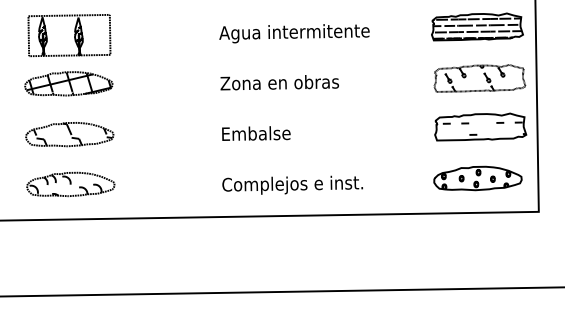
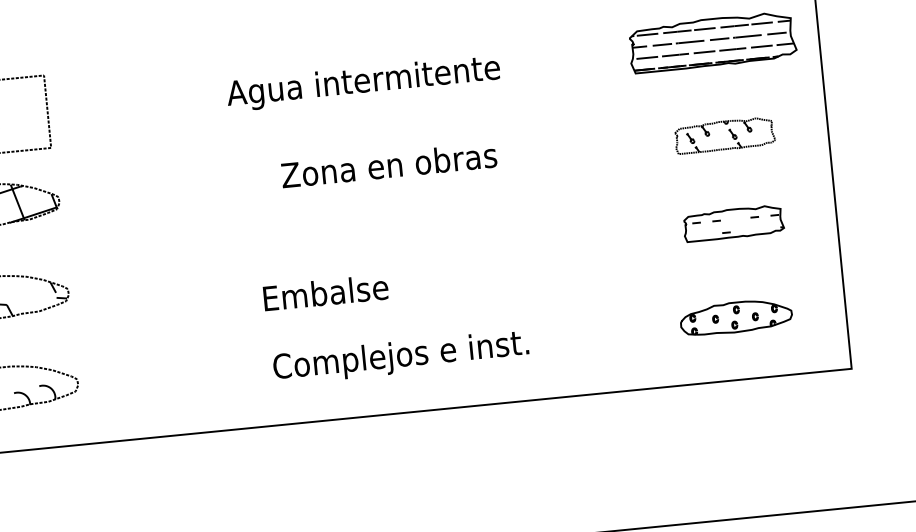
text: (294, 33) -> (363, 83), moved
part: (479, 78) -> (724, 135), size x0.6
text: (279, 82) -> (388, 165), moved
part: (480, 126) -> (733, 222), size x0.6
text: (256, 133) -> (326, 292), moved
part: (477, 178) -> (735, 317), size x0.7

